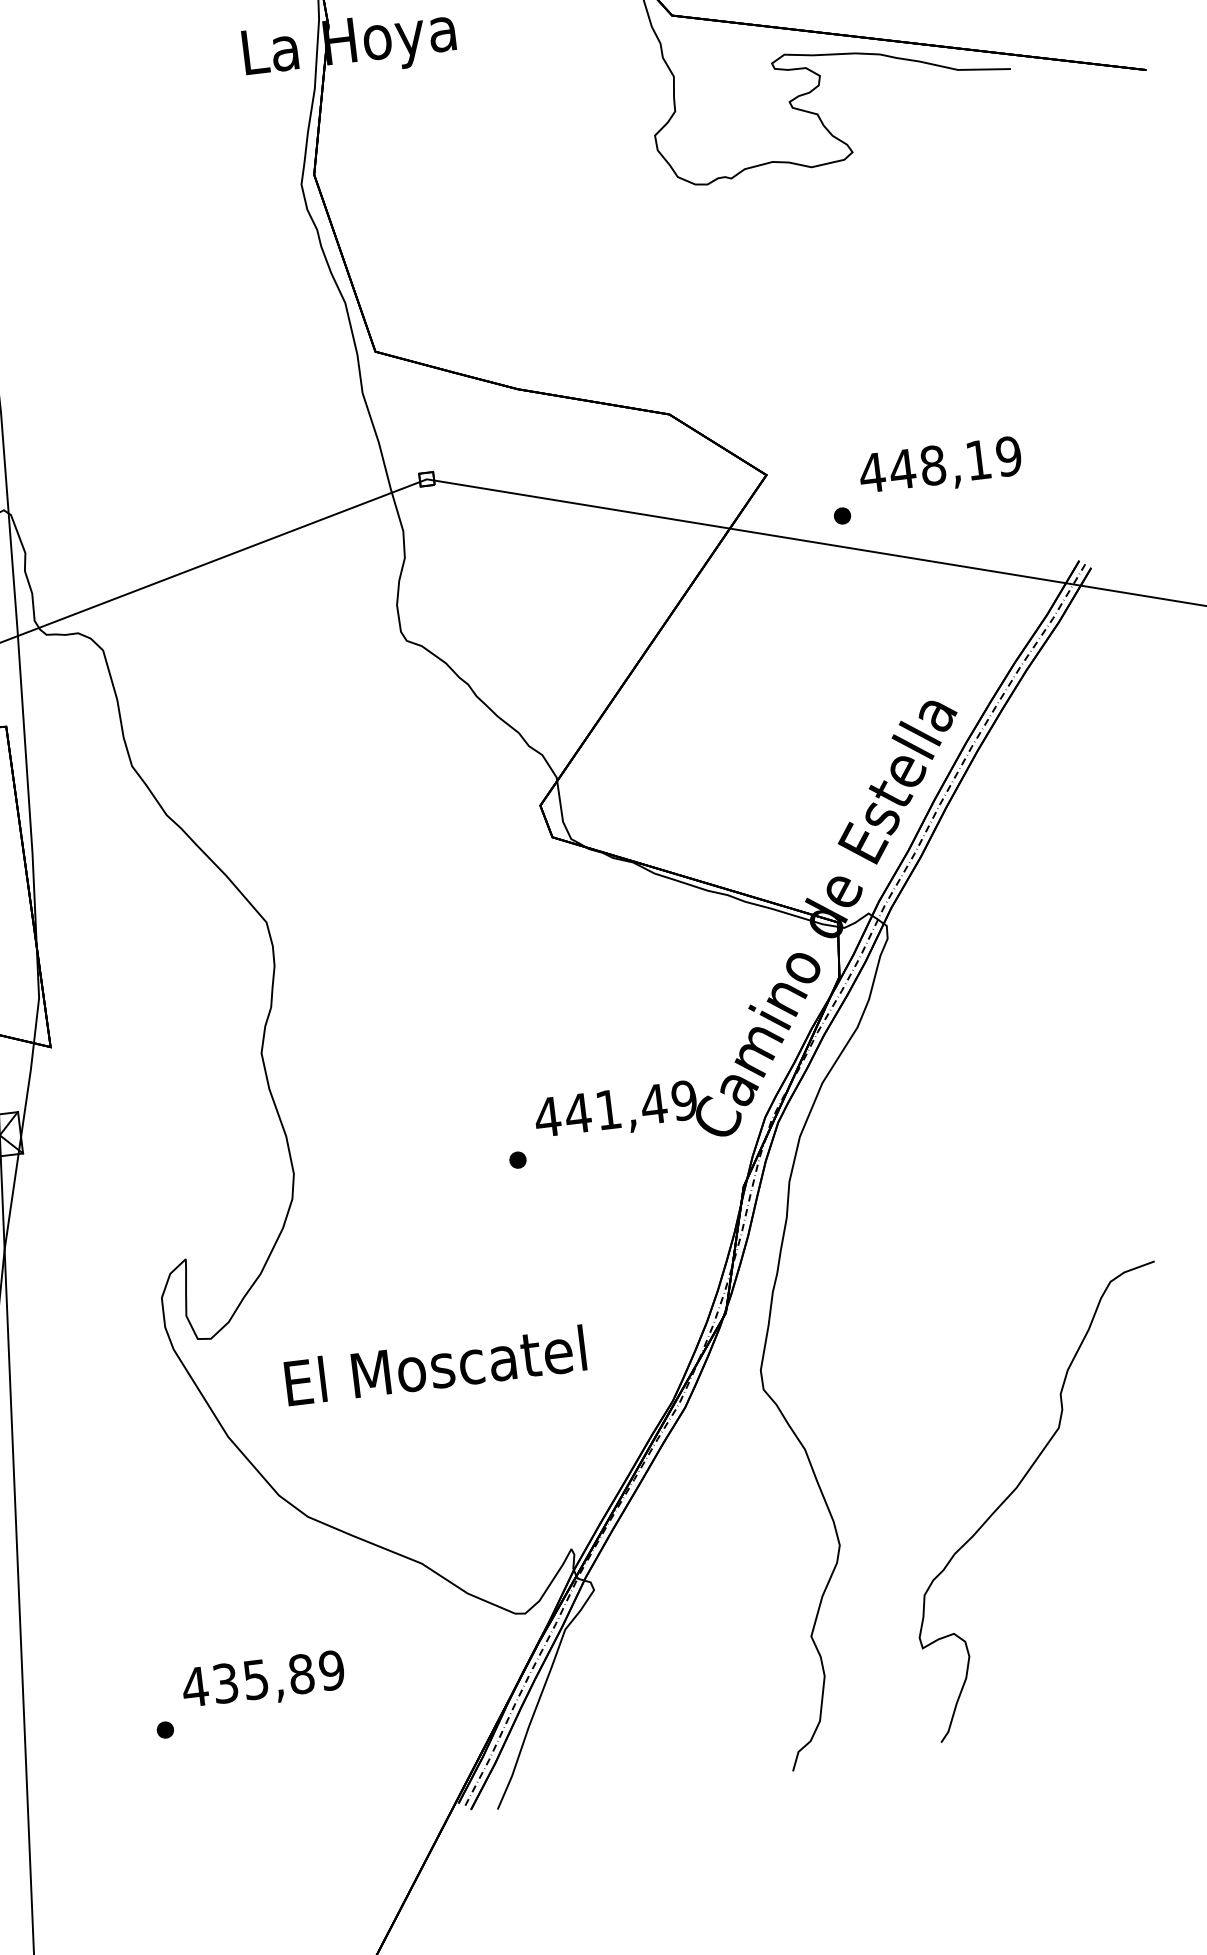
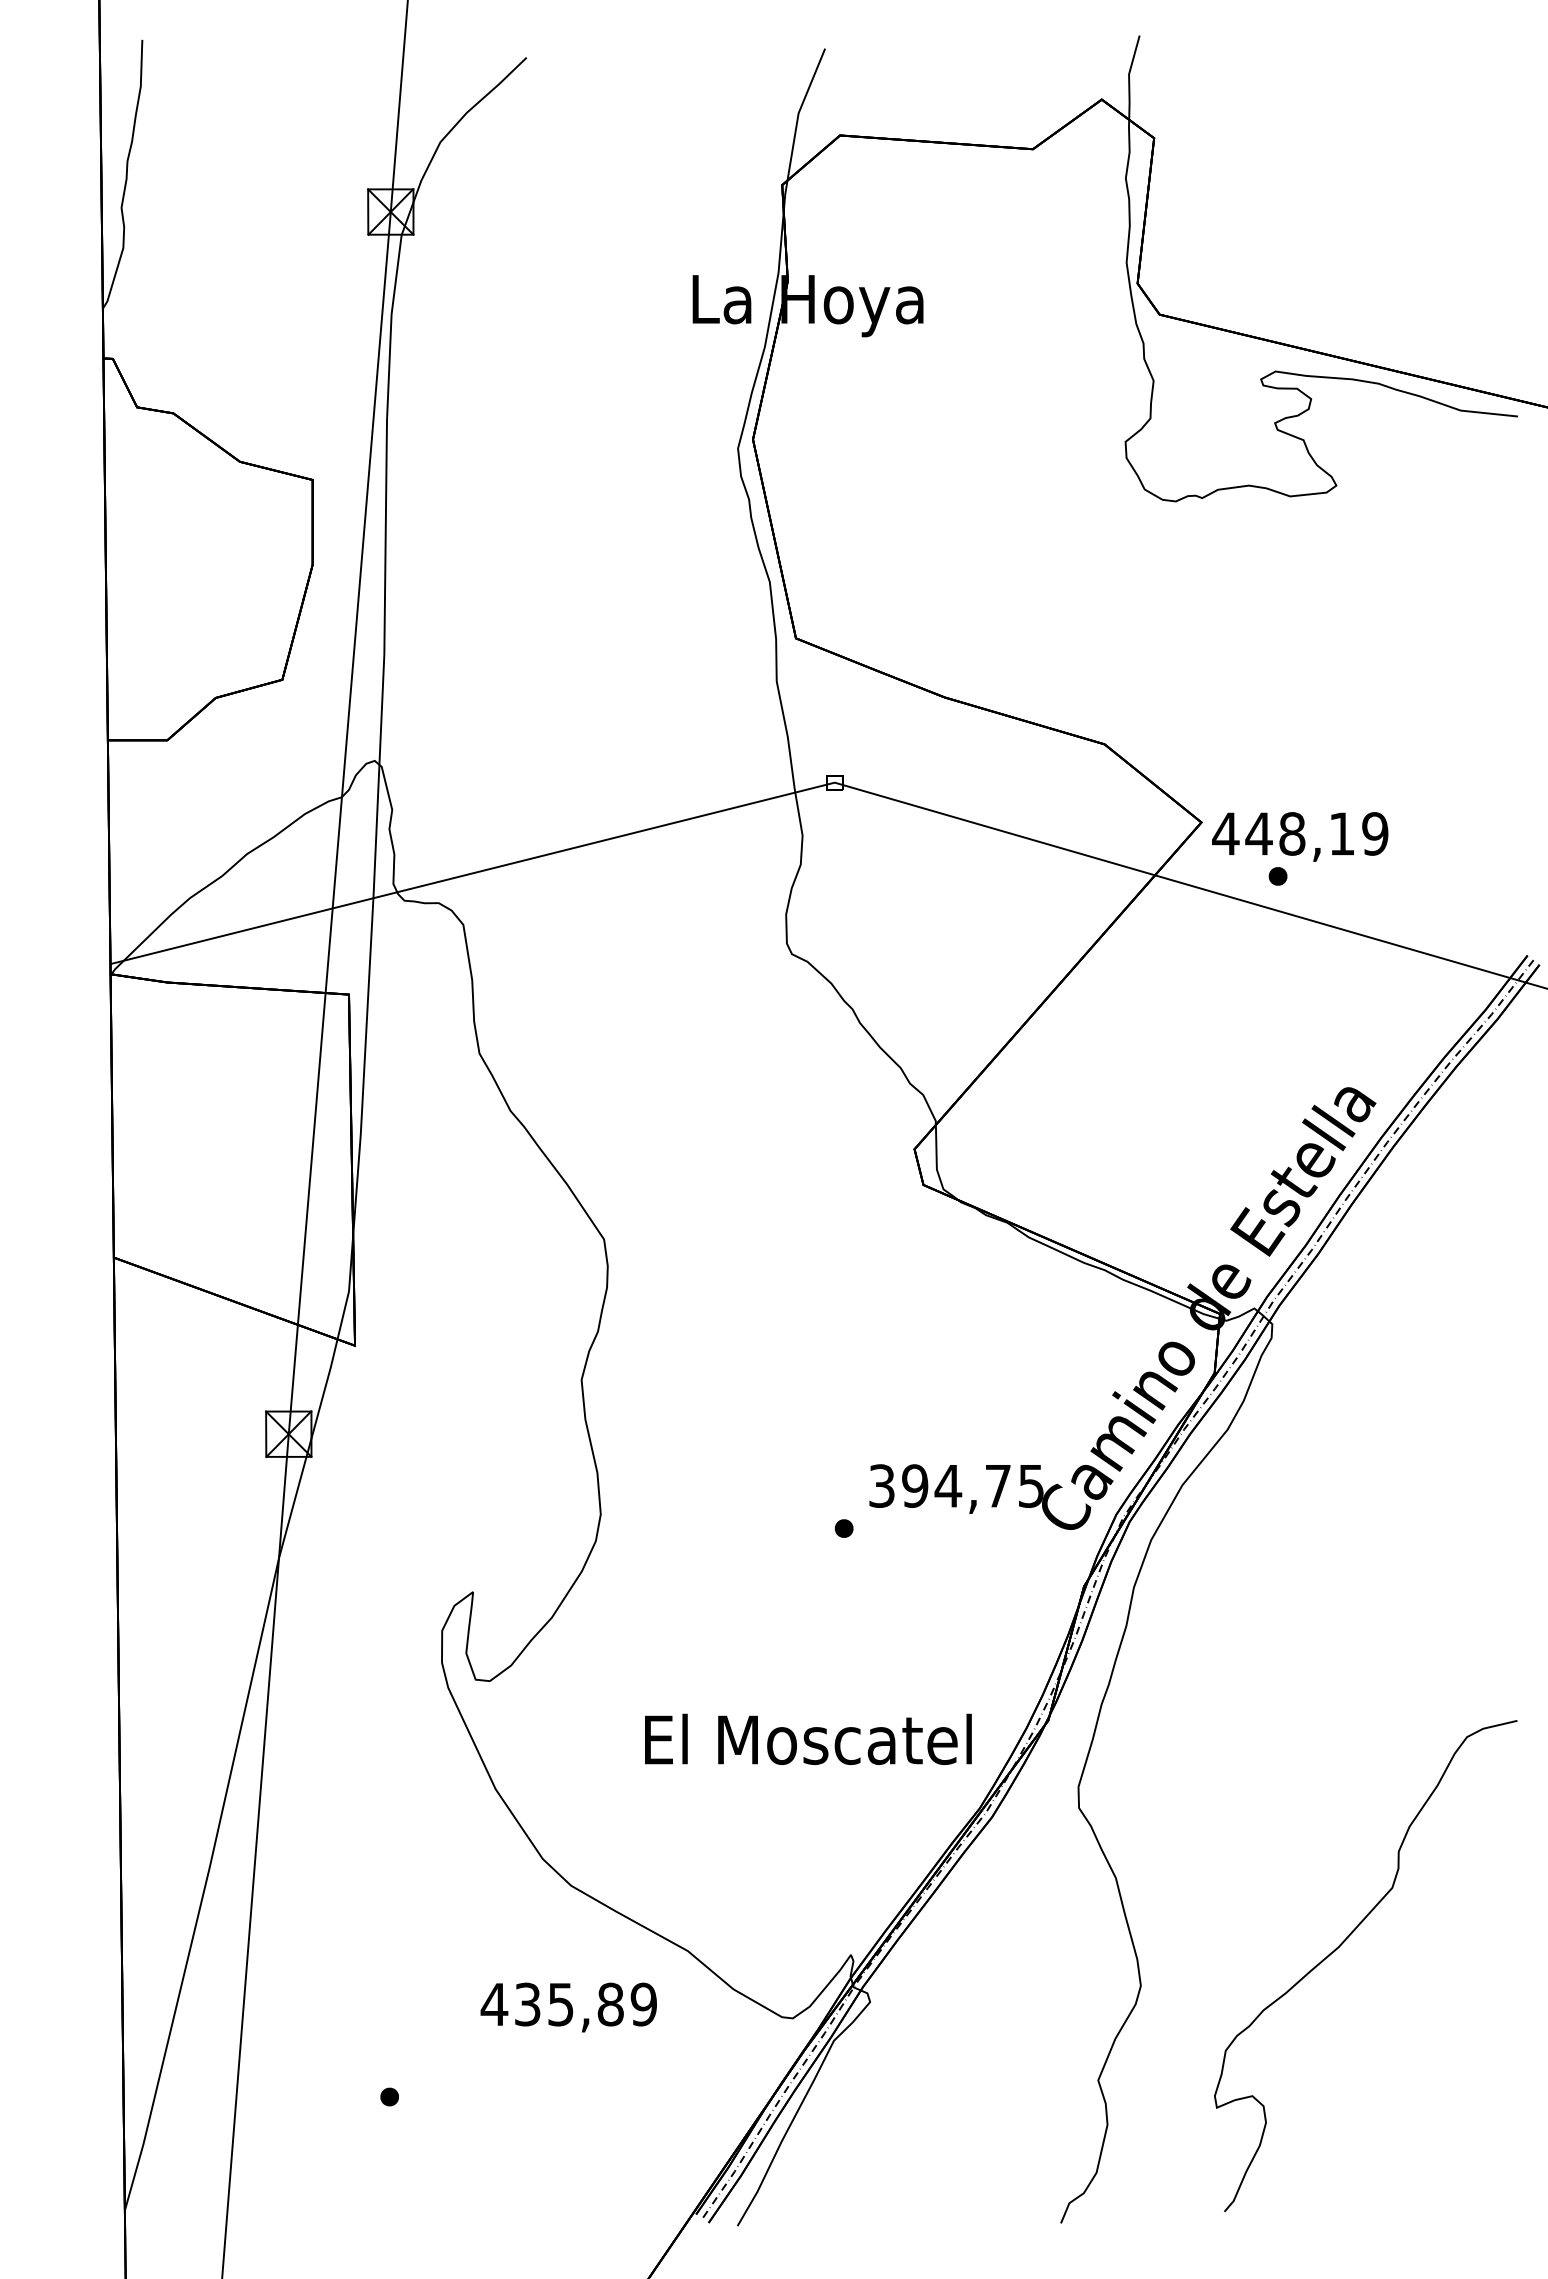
text: (940, 467) -> (1300, 836), moved
text: (615, 1108) -> (956, 1485), 441,49 -> 394,75
text: (435, 1365) -> (808, 1739), moved
text: (263, 1681) -> (568, 2007), moved

